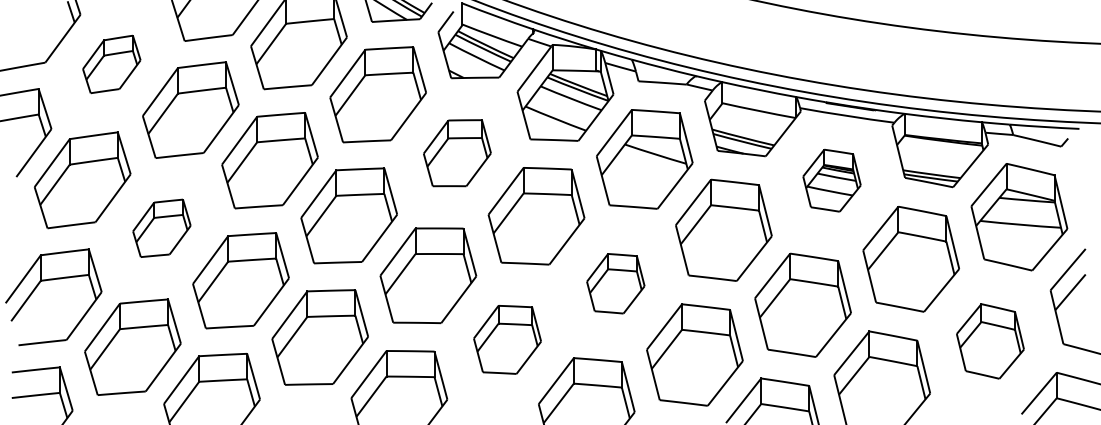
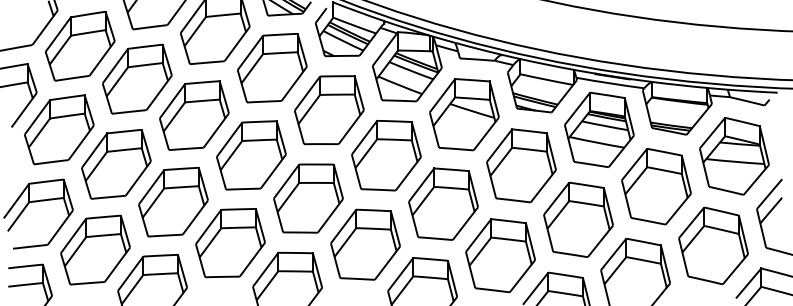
part: (111, 64) -> (80, 46), size x1.67
part: (457, 153) -> (329, 110), size x1.43
part: (831, 180) -> (599, 129), size x1.67
part: (161, 228) -> (116, 164), size x1.67
part: (615, 283) -> (443, 204), size x1.67
part: (507, 339) -> (365, 244), size x1.43
part: (990, 341) -> (713, 245), size x1.43

